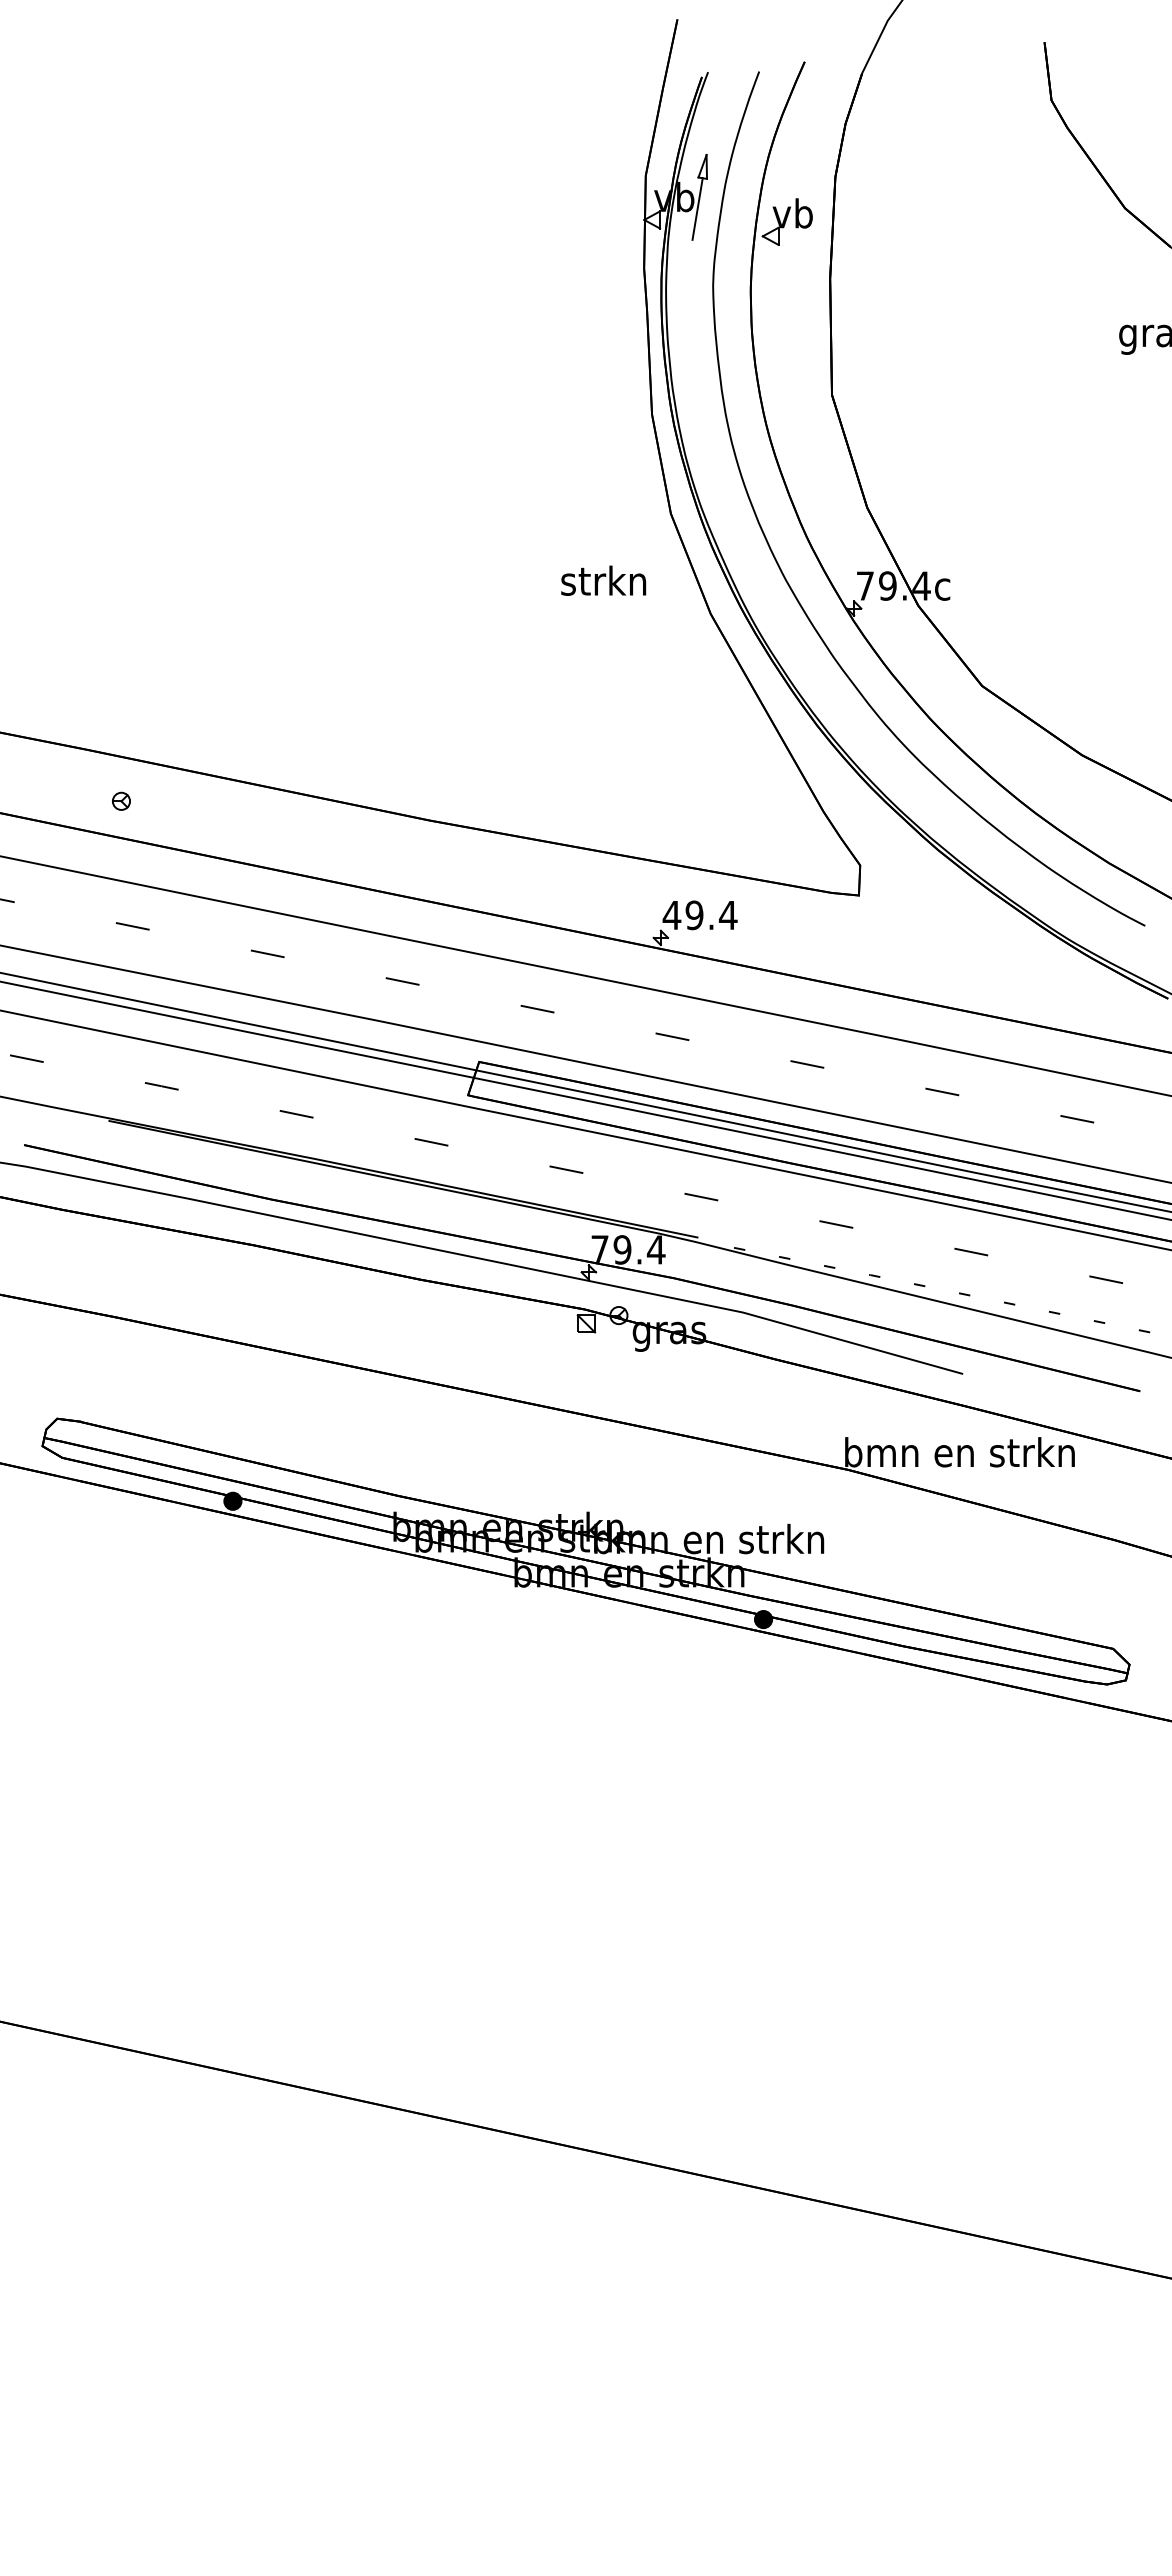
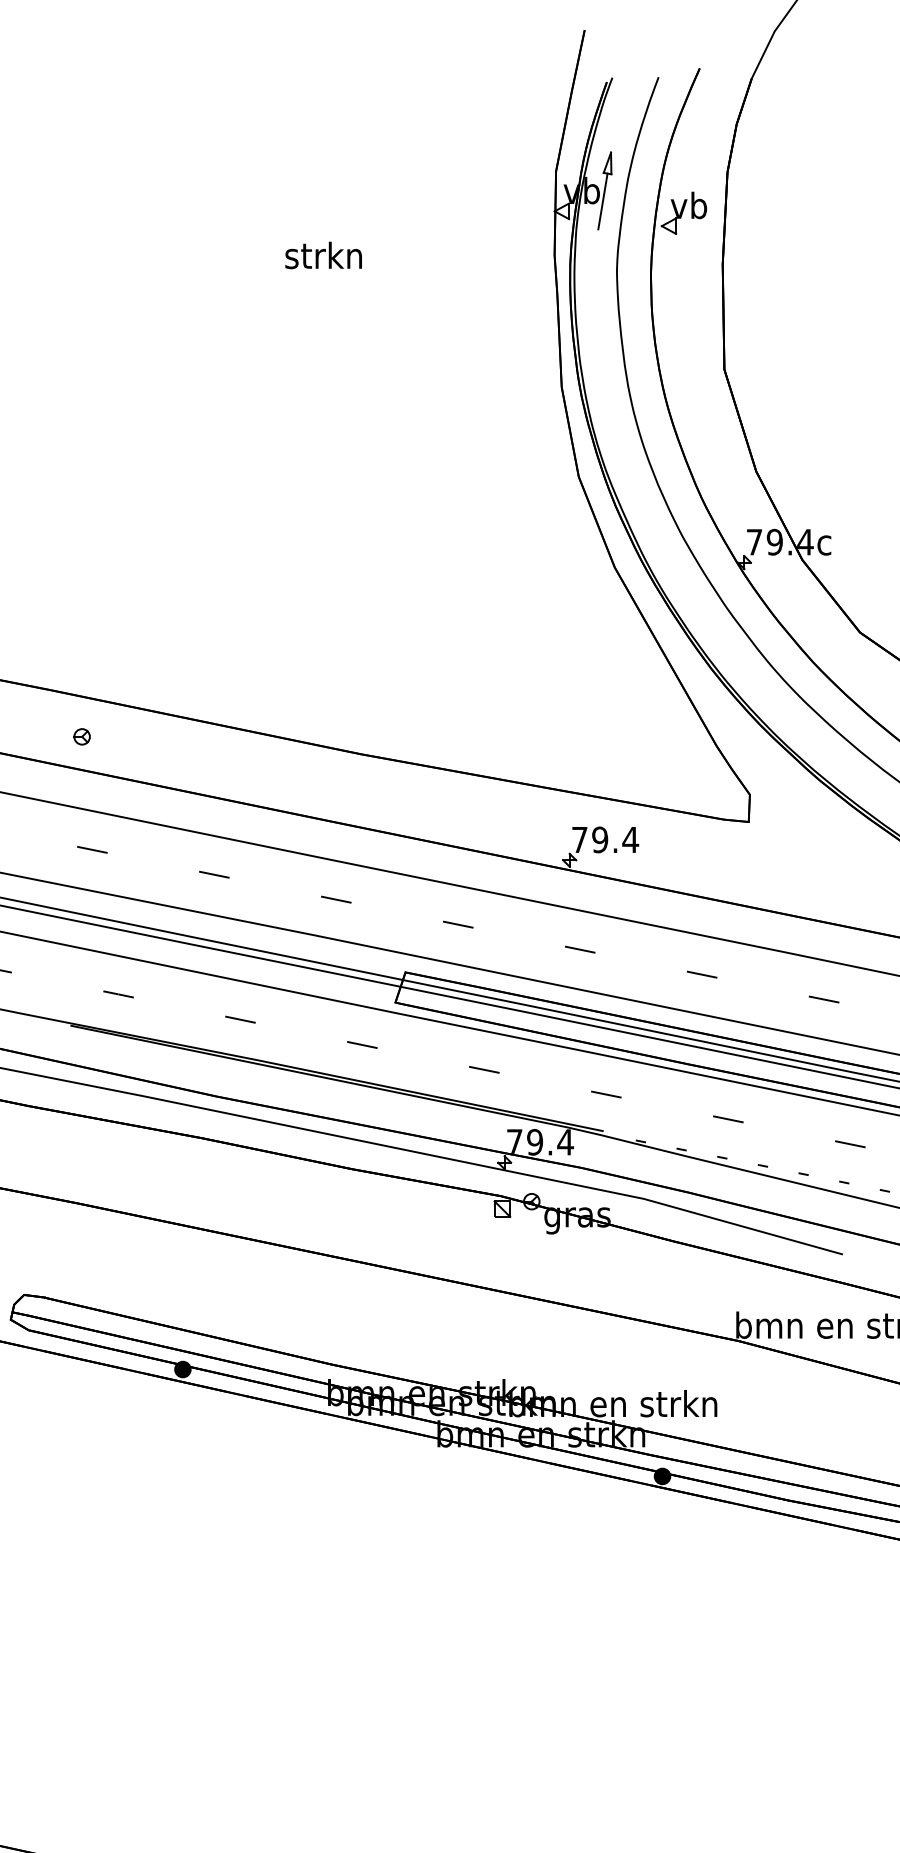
text: (603, 580) -> (323, 255), moved
text: (671, 915) -> (579, 840), 49.4 -> 79.4

